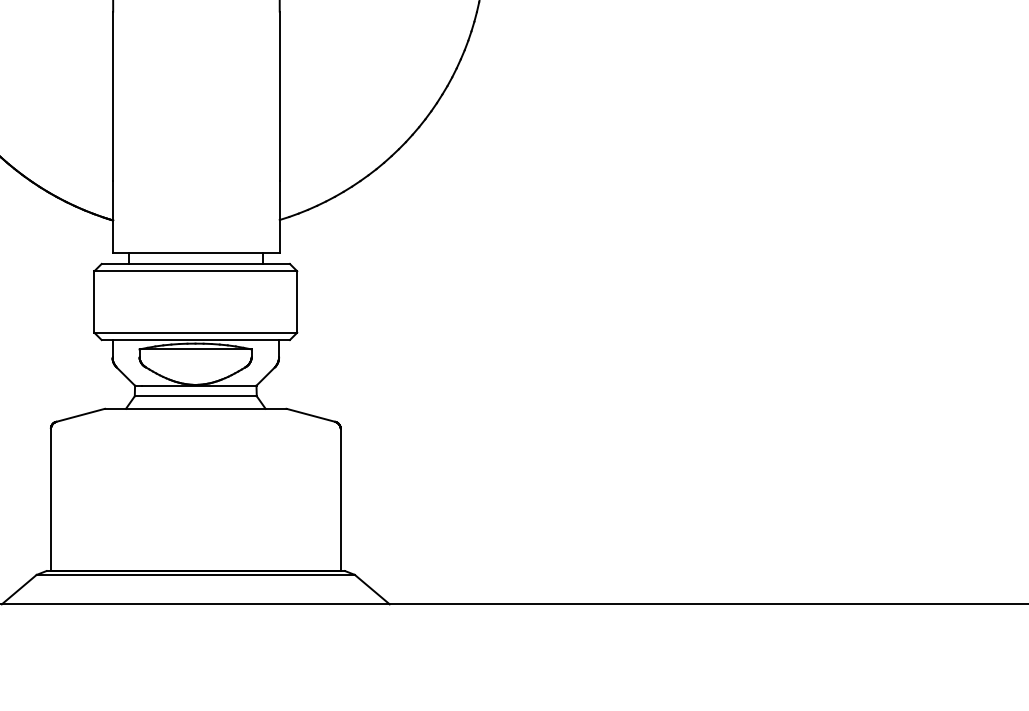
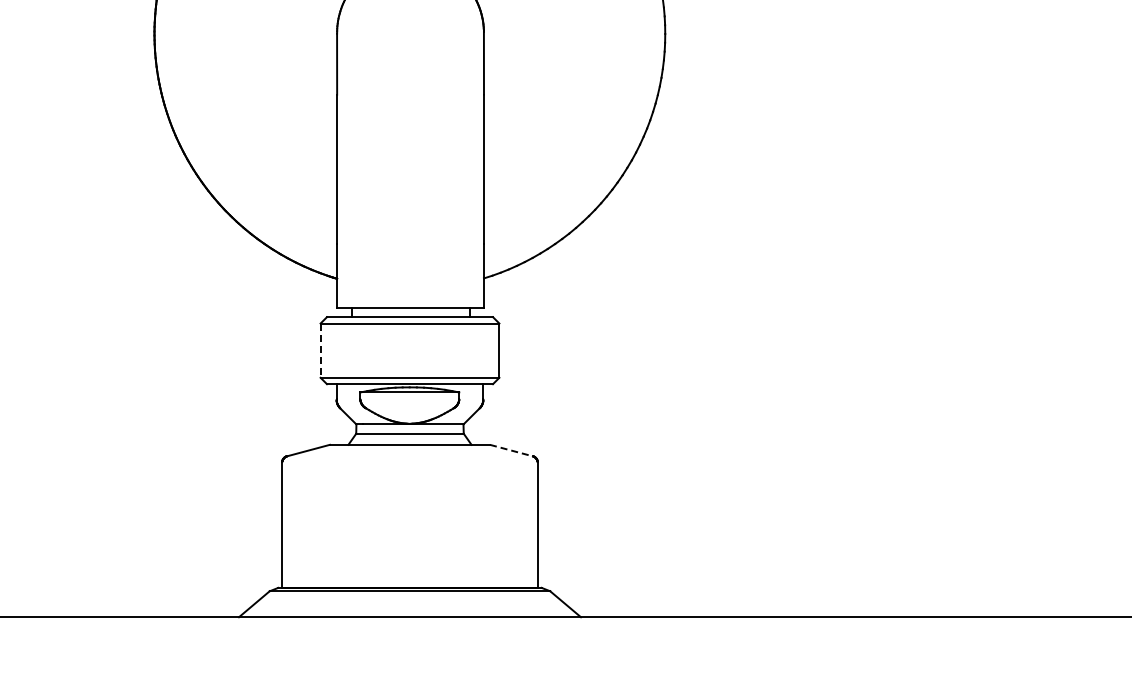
line: (94, 302) -> (320, 351), solid -> dashed
line: (310, 415) -> (511, 450), solid -> dashed

